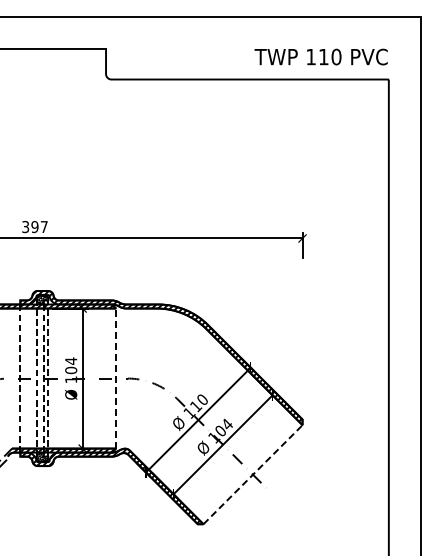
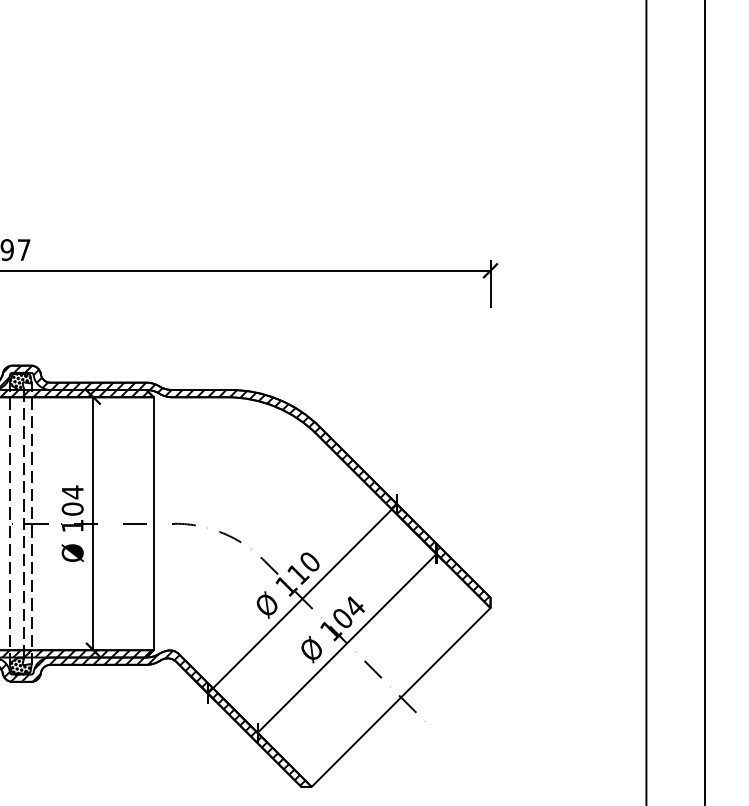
line: (116, 378) -> (154, 523), dashed -> solid
line: (253, 474) -> (401, 697), dashed -> solid

